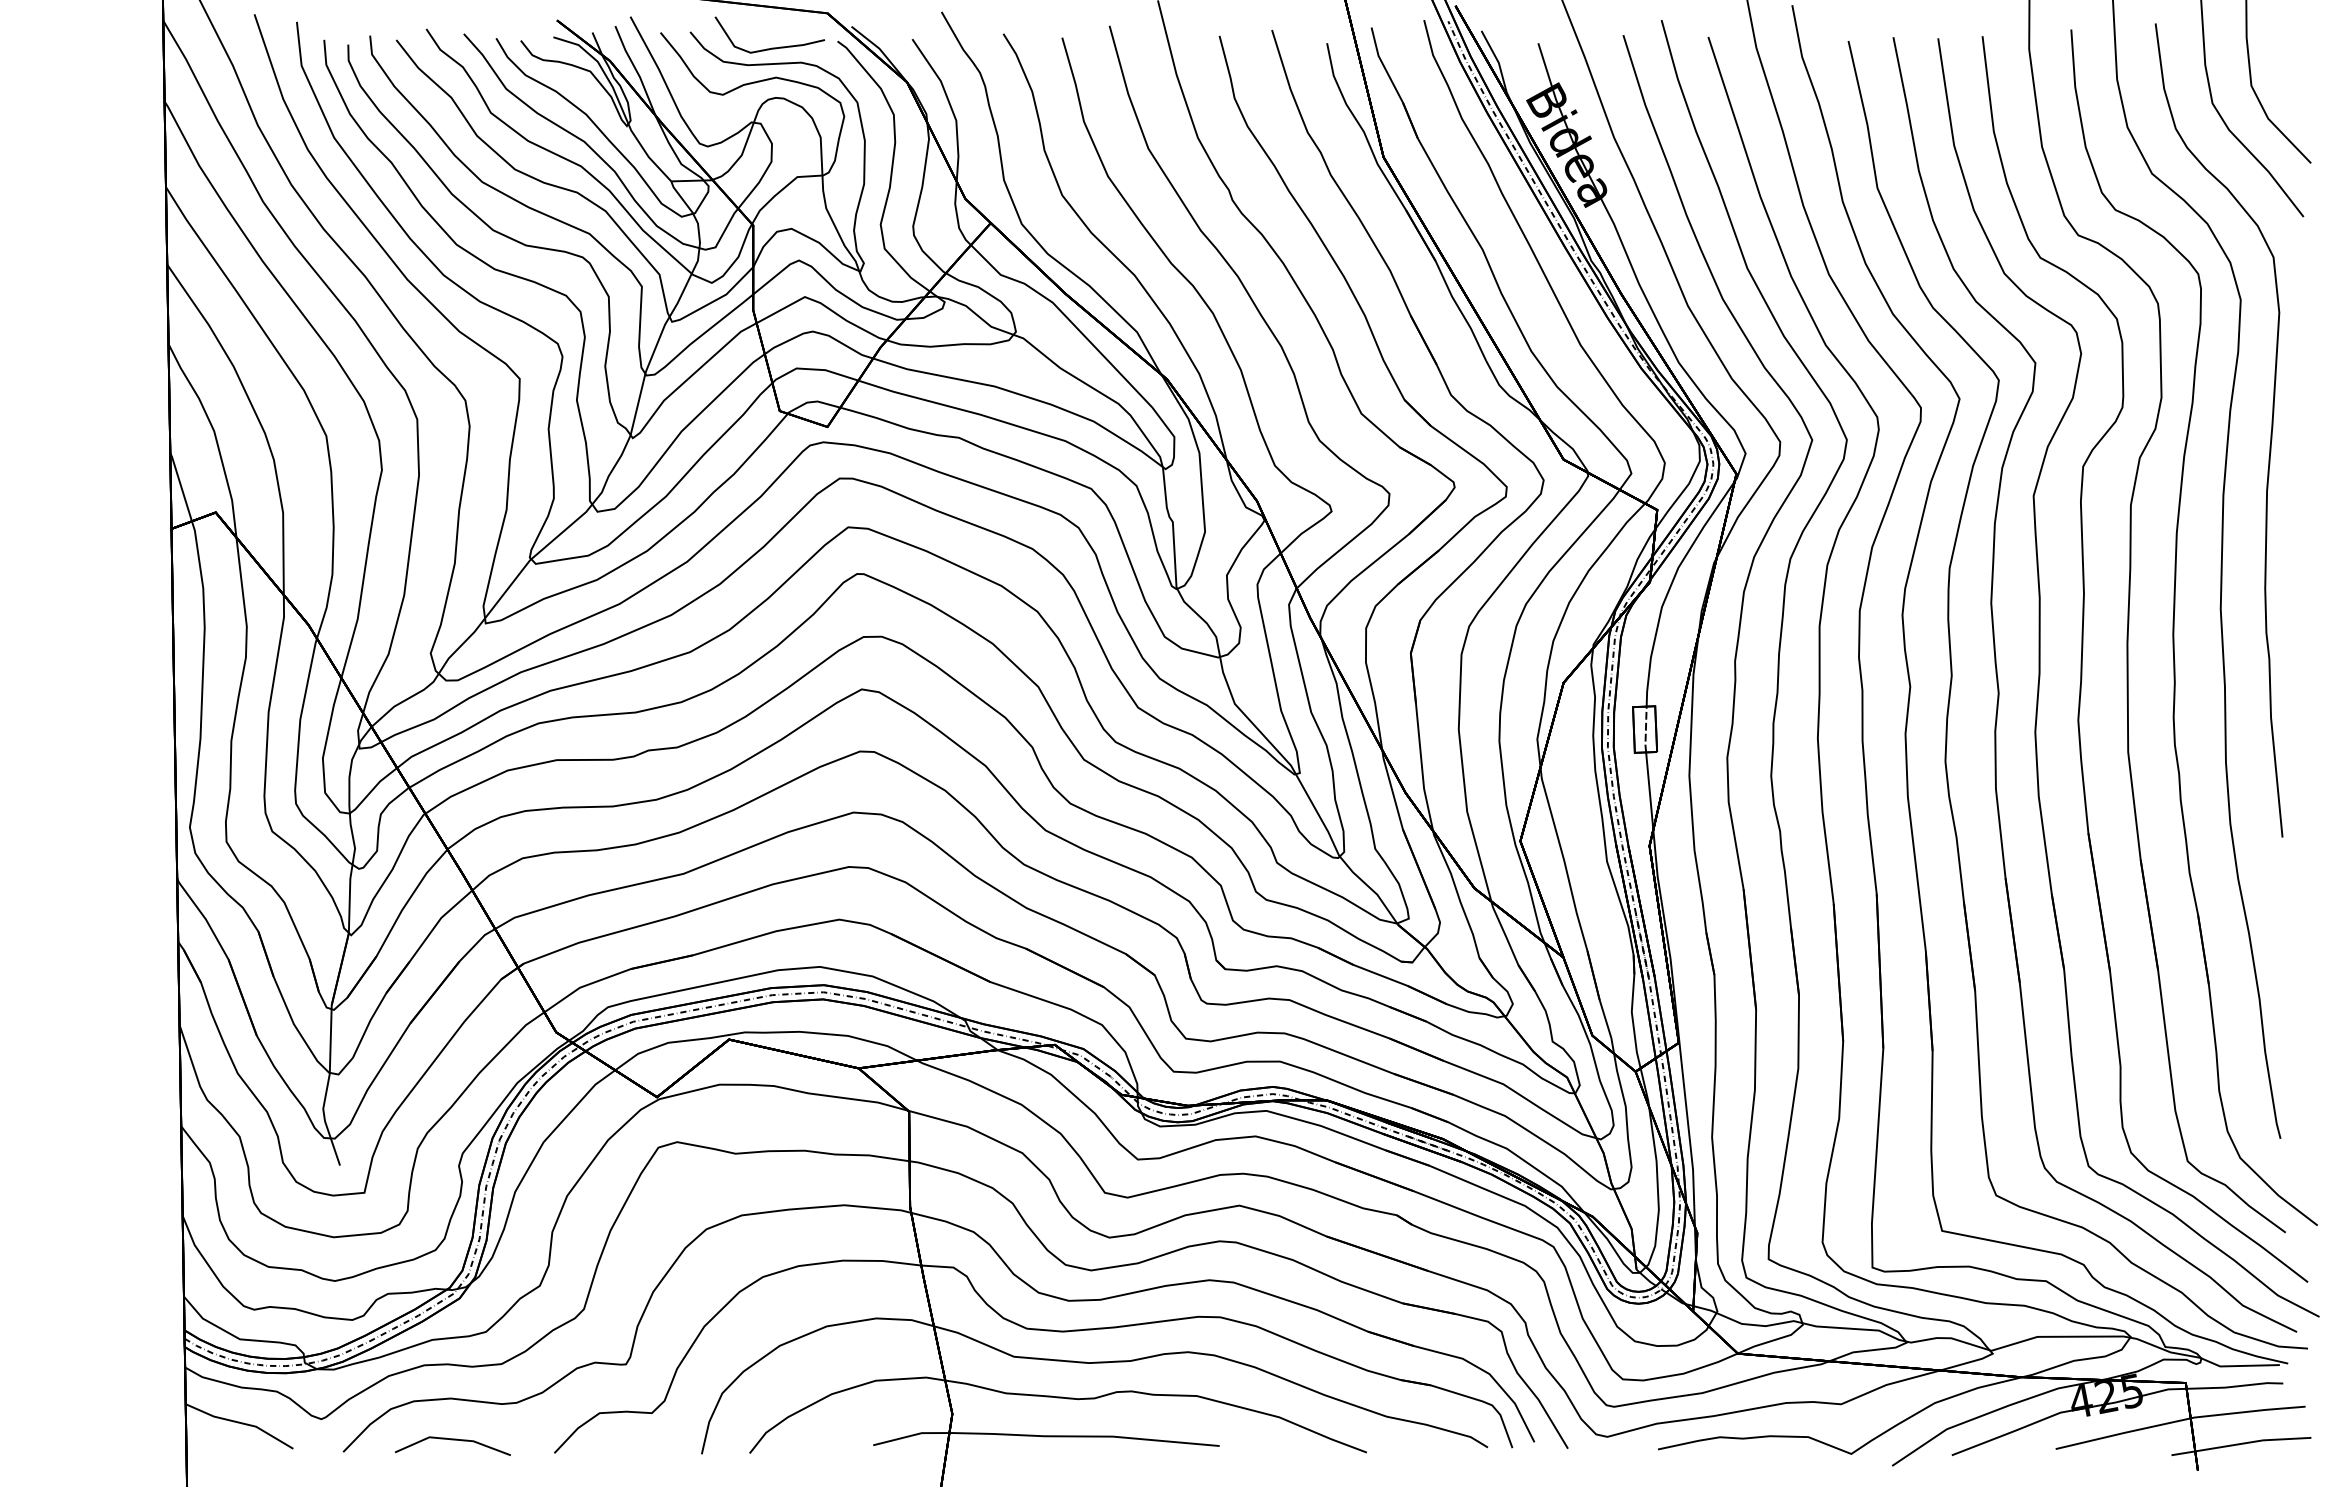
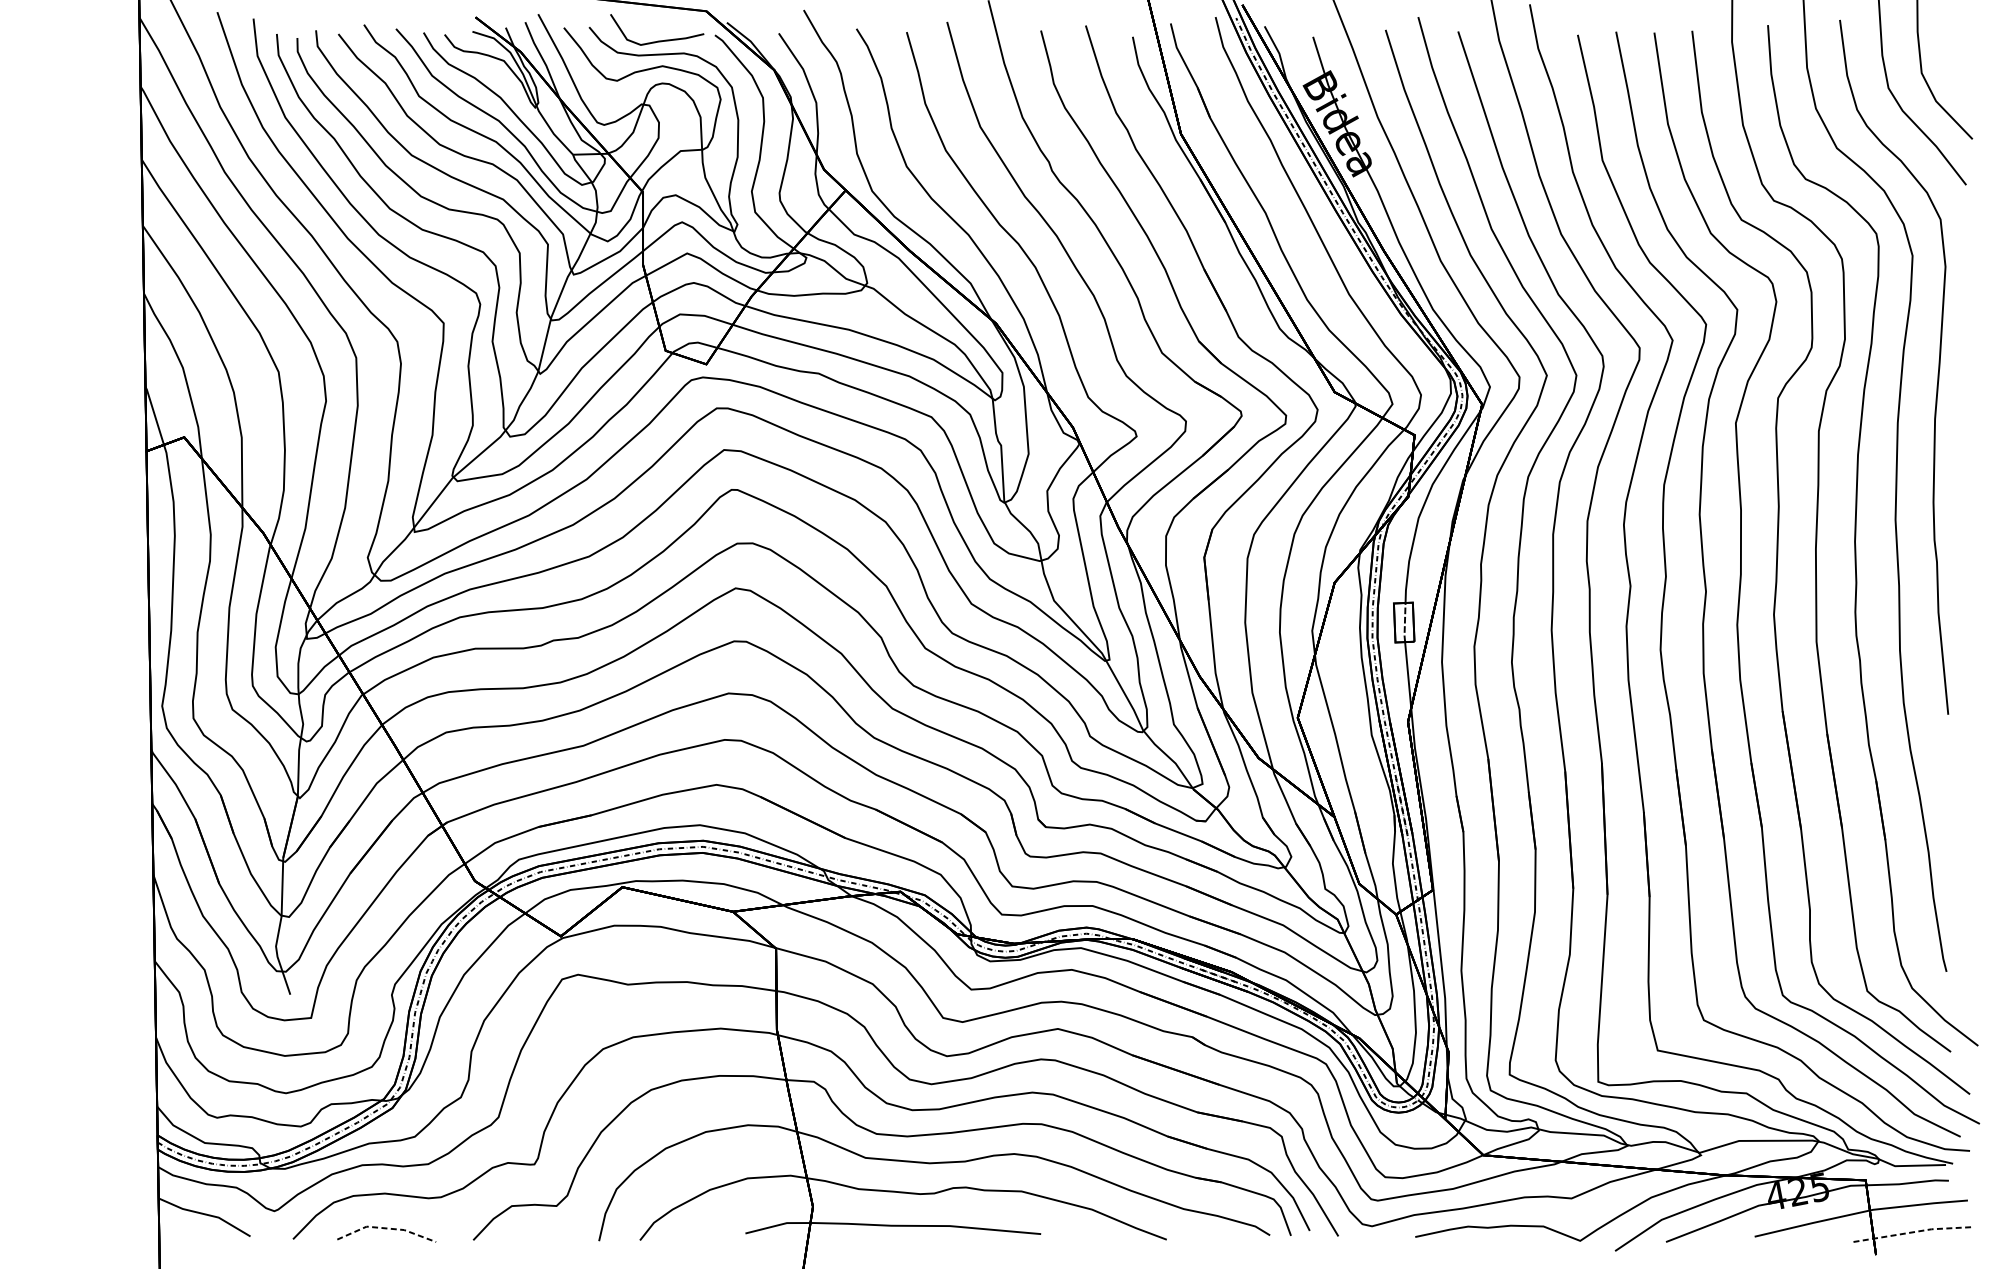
line: (452, 1439) -> (386, 1228), solid -> dashed
line: (2242, 1443) -> (1914, 1231), solid -> dashed

